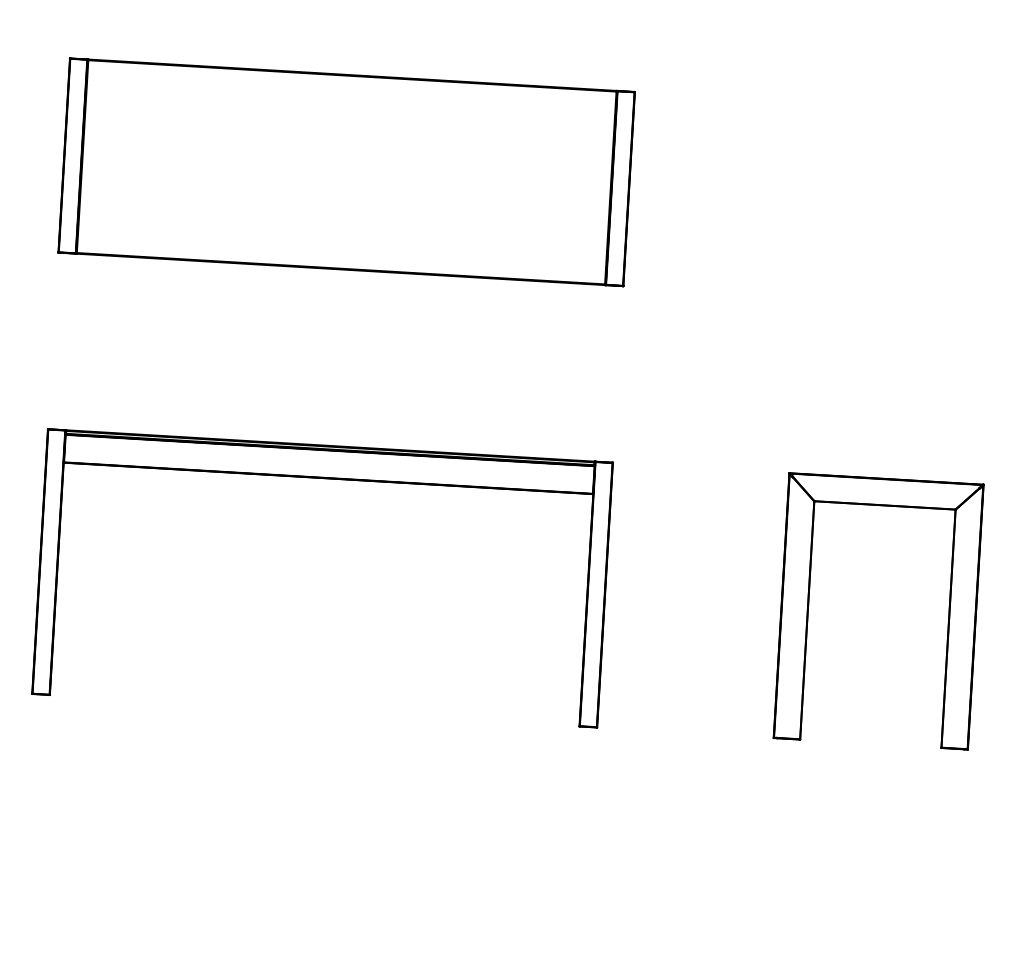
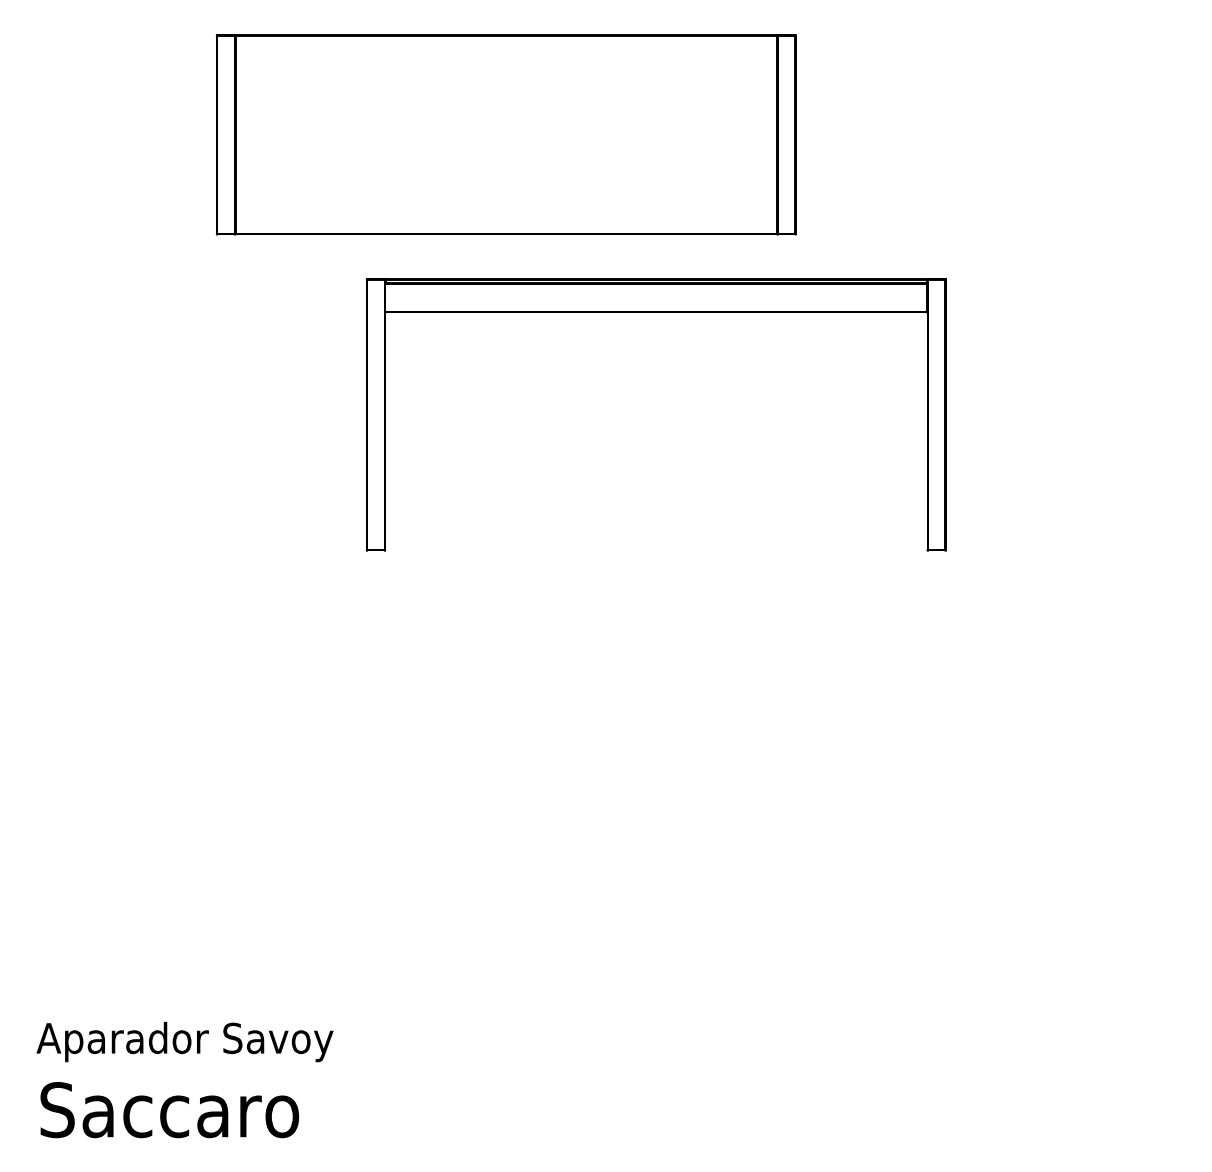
part: (327, 478) -> (655, 312), moved
part: (808, 606) -> (1004, 550), removed

